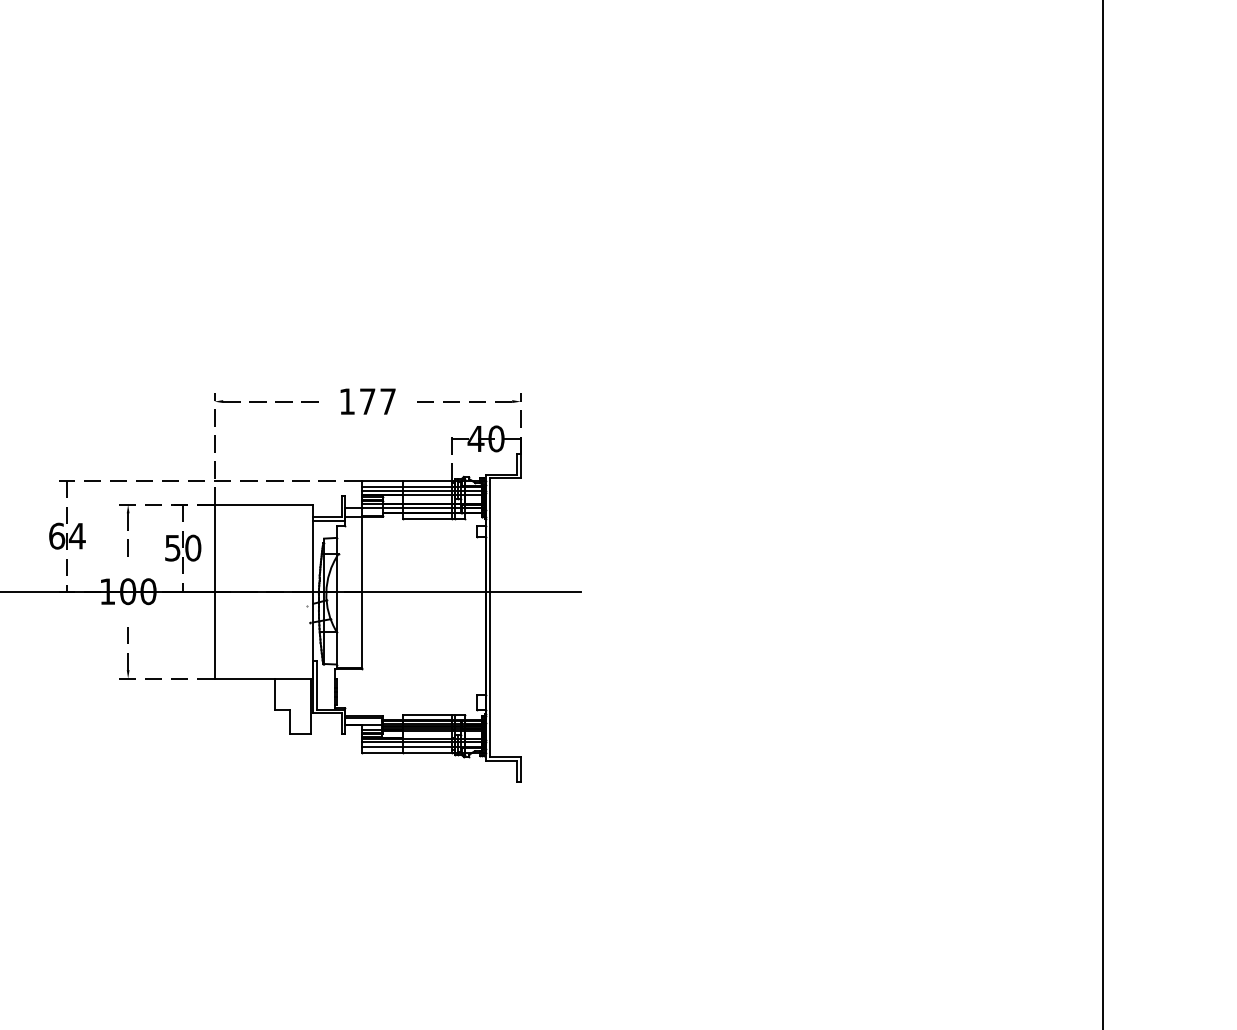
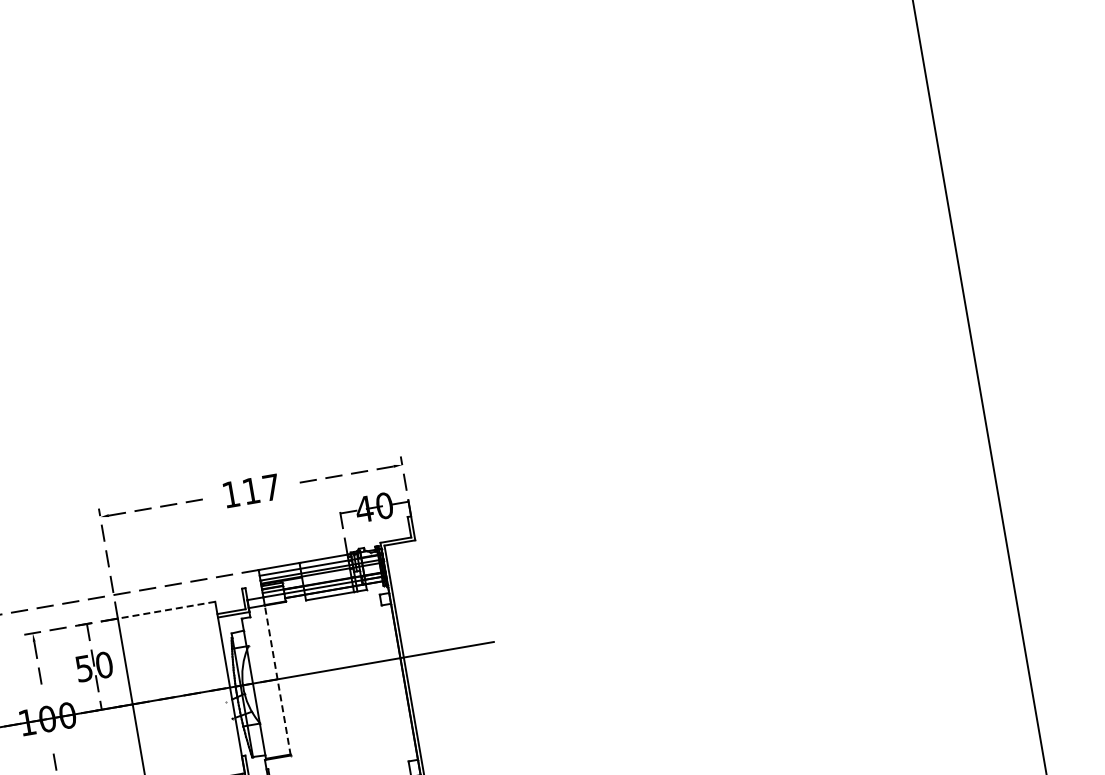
text: (367, 401) -> (251, 490), 177 -> 117
line: (263, 504) -> (166, 610), solid -> dashed
line: (361, 592) -> (277, 680), solid -> dashed

